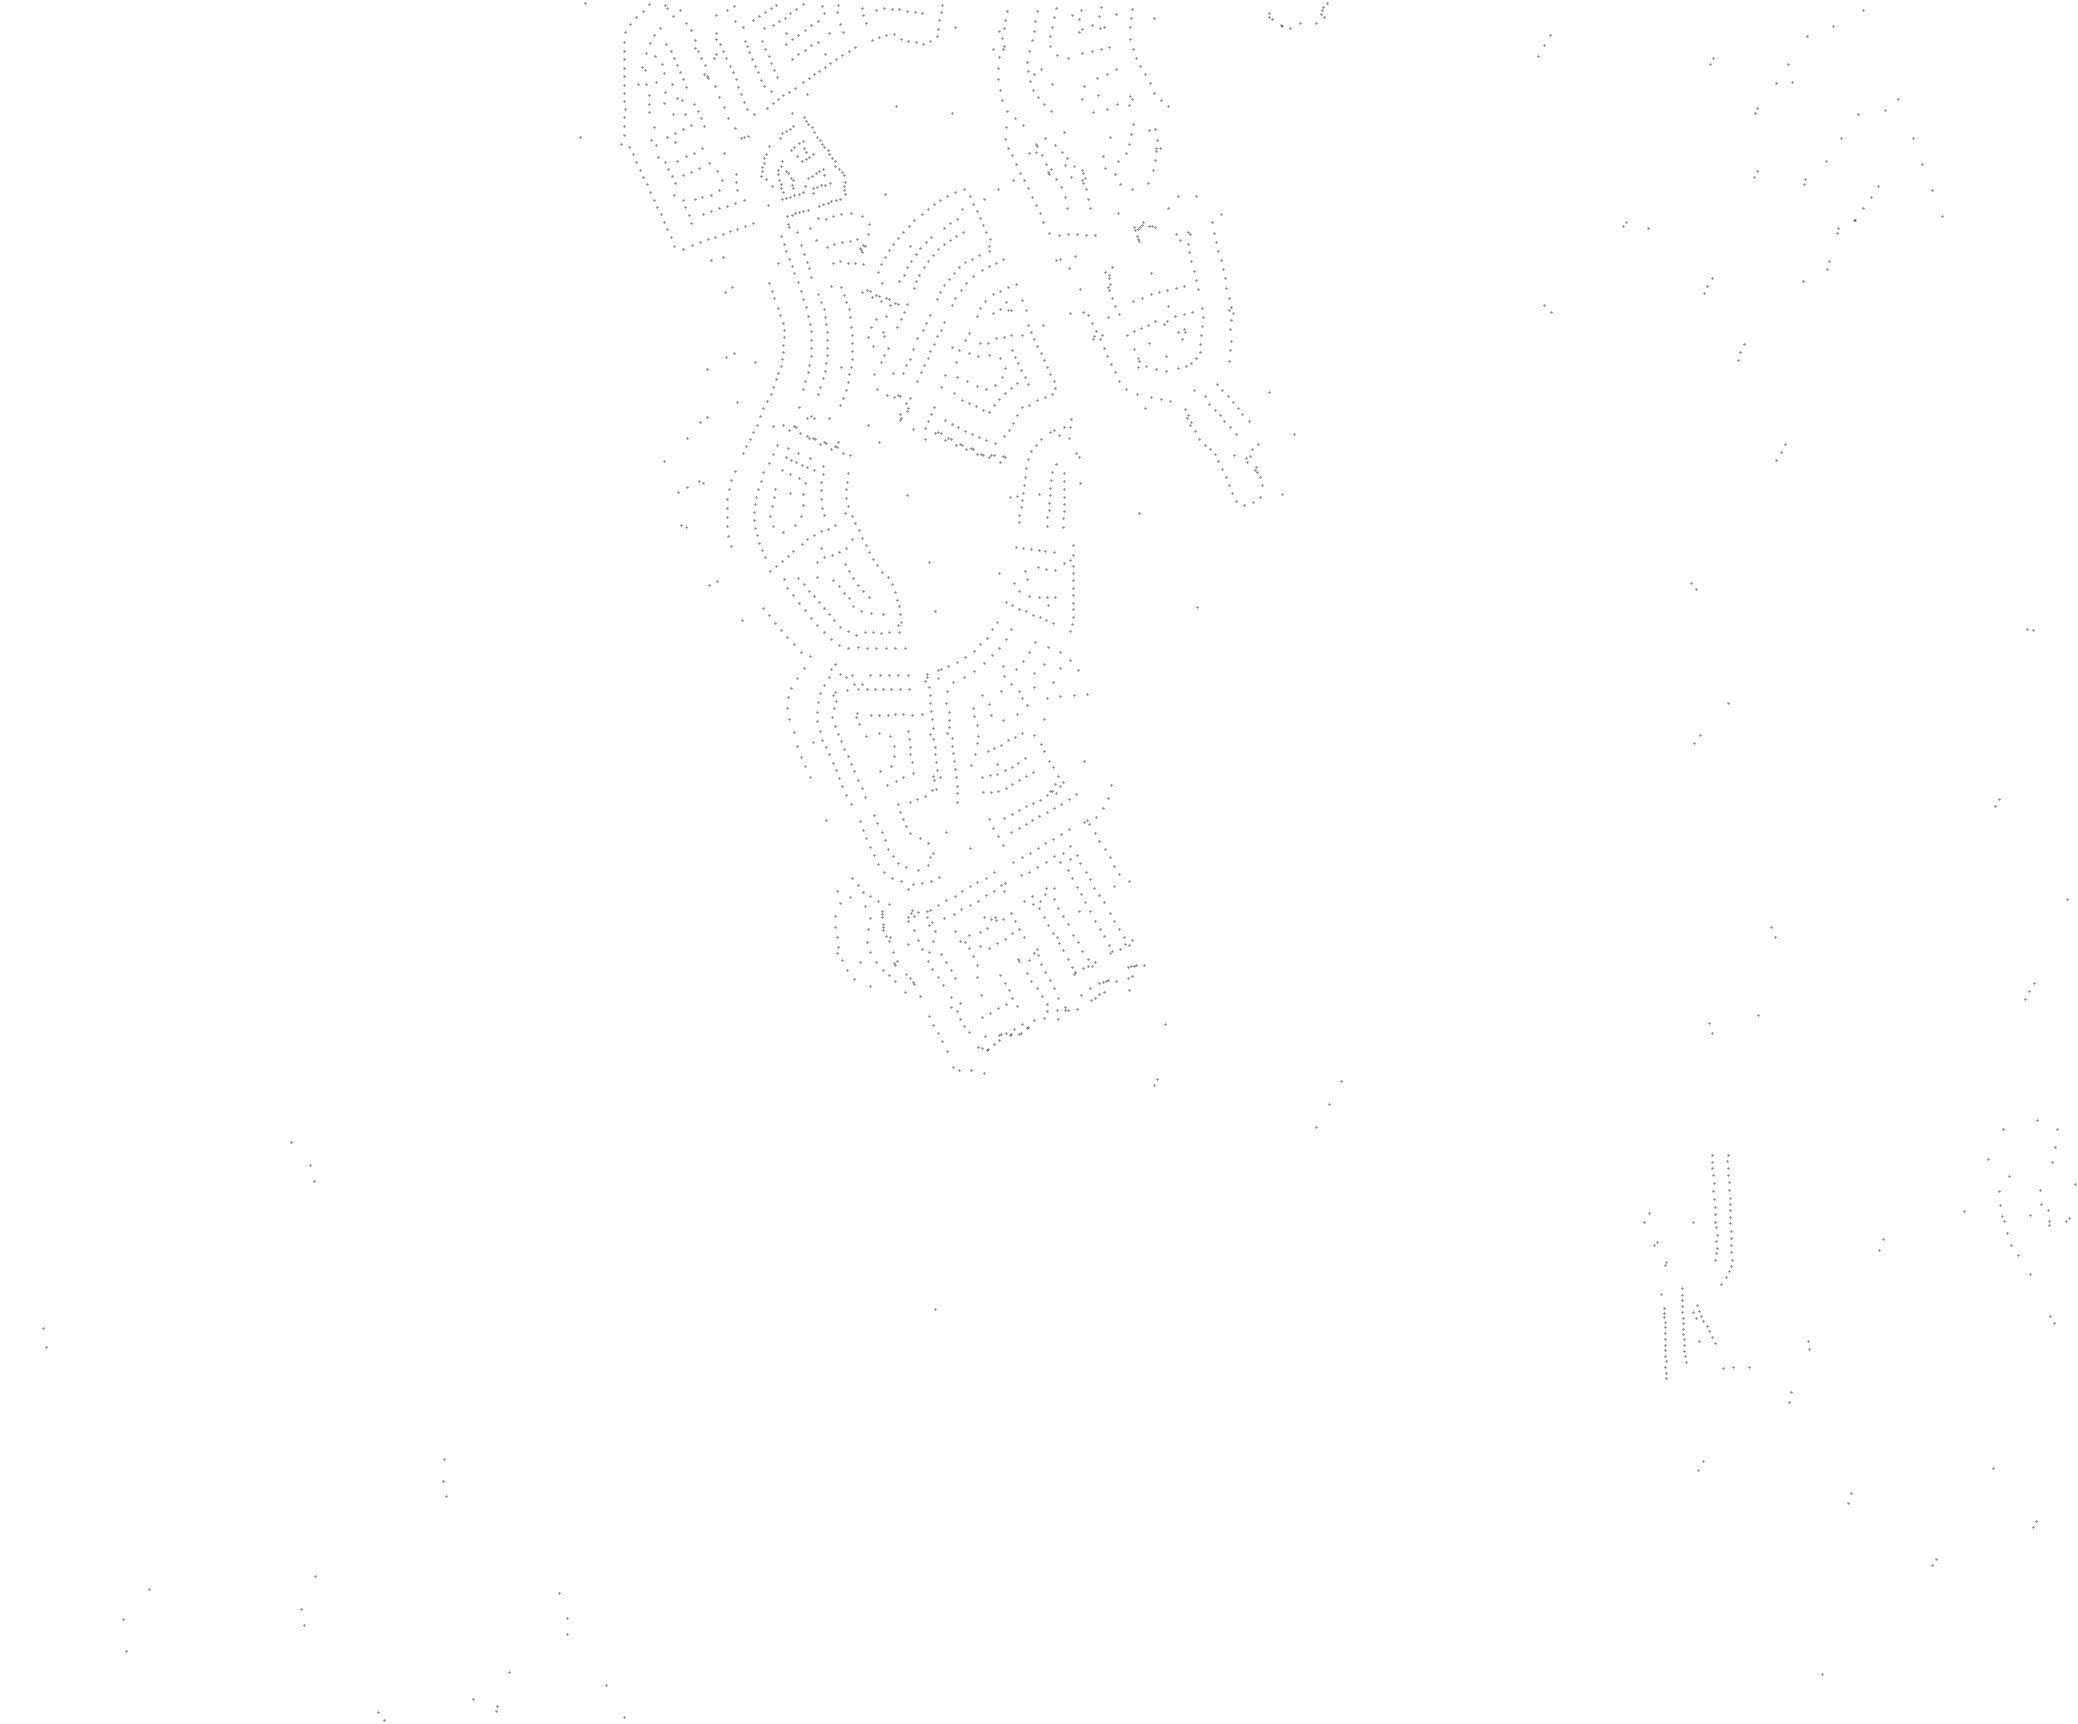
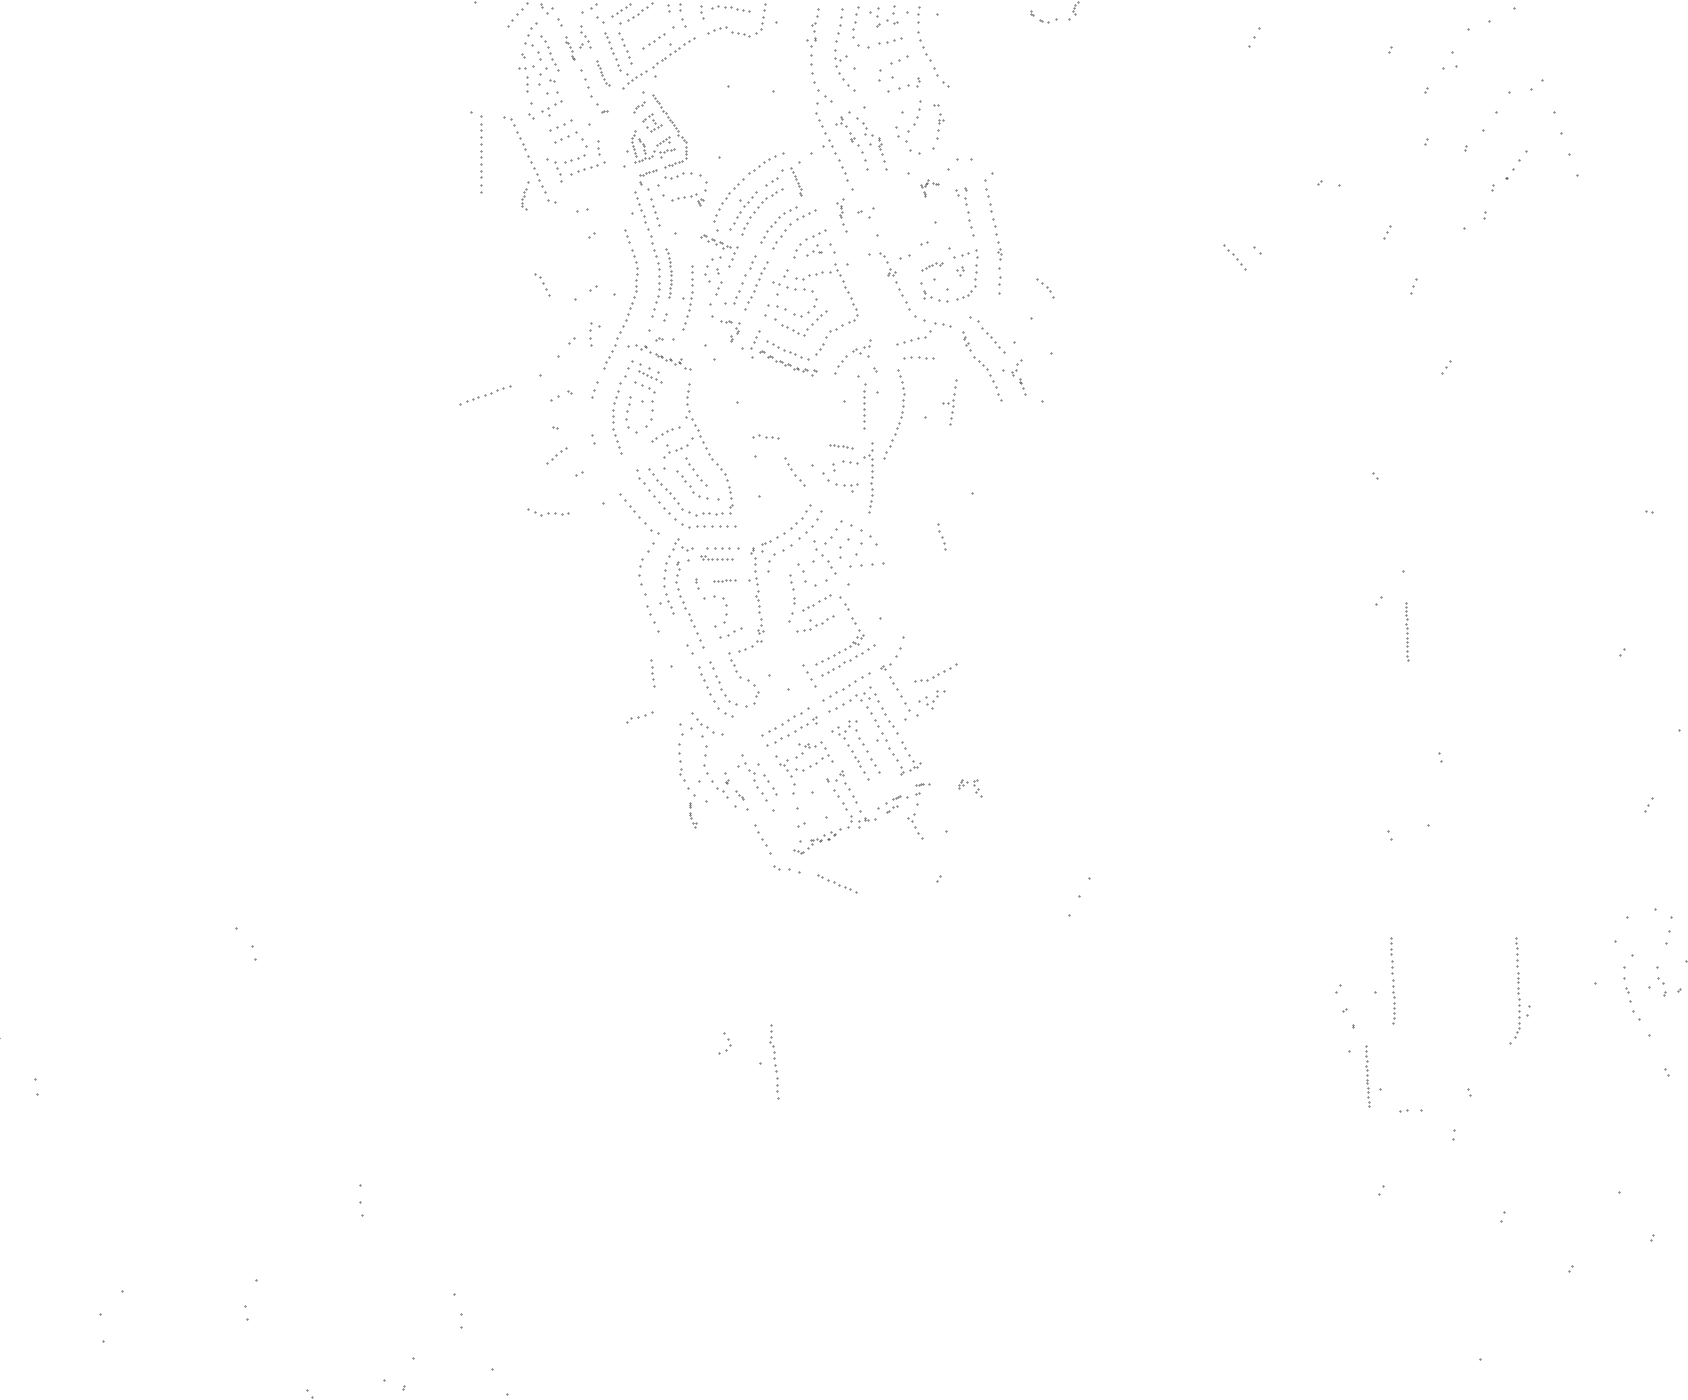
part: (802, 32) -> (651, 26), removed
part: (701, 59) -> (569, 48), size x0.7
part: (624, 88) -> (481, 153), moved
part: (742, 90) -> (603, 73), size x0.6
part: (699, 115) -> (568, 93), removed
part: (765, 162) -> (525, 195), moved
part: (666, 170) -> (541, 284), moved
part: (980, 223) -> (796, 181), size x0.6
part: (722, 234) -> (484, 395), moved
part: (1077, 234) -> (919, 357), moved
part: (848, 262) -> (766, 436), moved
part: (1110, 286) -> (841, 214), moved
part: (1167, 290) -> (910, 340), moved
part: (845, 302) -> (941, 537), moved
part: (1147, 328) -> (932, 266), size x0.6
part: (822, 336) -> (668, 273), size x0.7
part: (1286, 354) -> (1044, 287), added
part: (1020, 367) -> (828, 298), removed
part: (1229, 399) -> (1234, 256), moved
part: (822, 490) -> (668, 398), removed
part: (1018, 495) -> (949, 402), moved
part: (1049, 499) -> (852, 405), removed
part: (1248, 501) -> (1014, 407), removed
part: (727, 512) -> (591, 334), moved
part: (1108, 514) -> (900, 417), added
part: (1035, 549) -> (841, 446), size x0.7
part: (781, 561) -> (556, 455), moved
part: (978, 580) -> (794, 471), added
part: (1029, 612) -> (836, 883), moved
part: (674, 631) -> (547, 512), added
part: (881, 686) -> (716, 557), size x0.7
part: (891, 714) -> (724, 580), size x0.6
part: (910, 746) -> (652, 672), moved
part: (952, 757) -> (773, 1061), moved
part: (837, 774) -> (680, 628), removed
part: (1008, 782) -> (935, 672), moved
part: (1147, 861) -> (932, 699), added
part: (923, 883) -> (638, 717), moved
part: (921, 920) -> (969, 788), moved
part: (886, 926) -> (693, 814), moved
part: (1083, 966) -> (880, 784), removed
part: (1005, 995) -> (725, 1043), moved
part: (960, 1017) -> (915, 826), moved
part: (1726, 1219) -> (1515, 990), moved
part: (1704, 1324) -> (1384, 1075), removed
part: (1665, 1343) -> (1407, 632), moved

